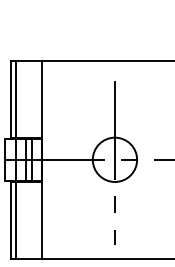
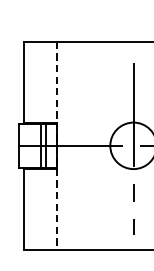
line: (15, 159) -> (29, 145), removed
line: (41, 160) -> (56, 146), solid -> dashed

